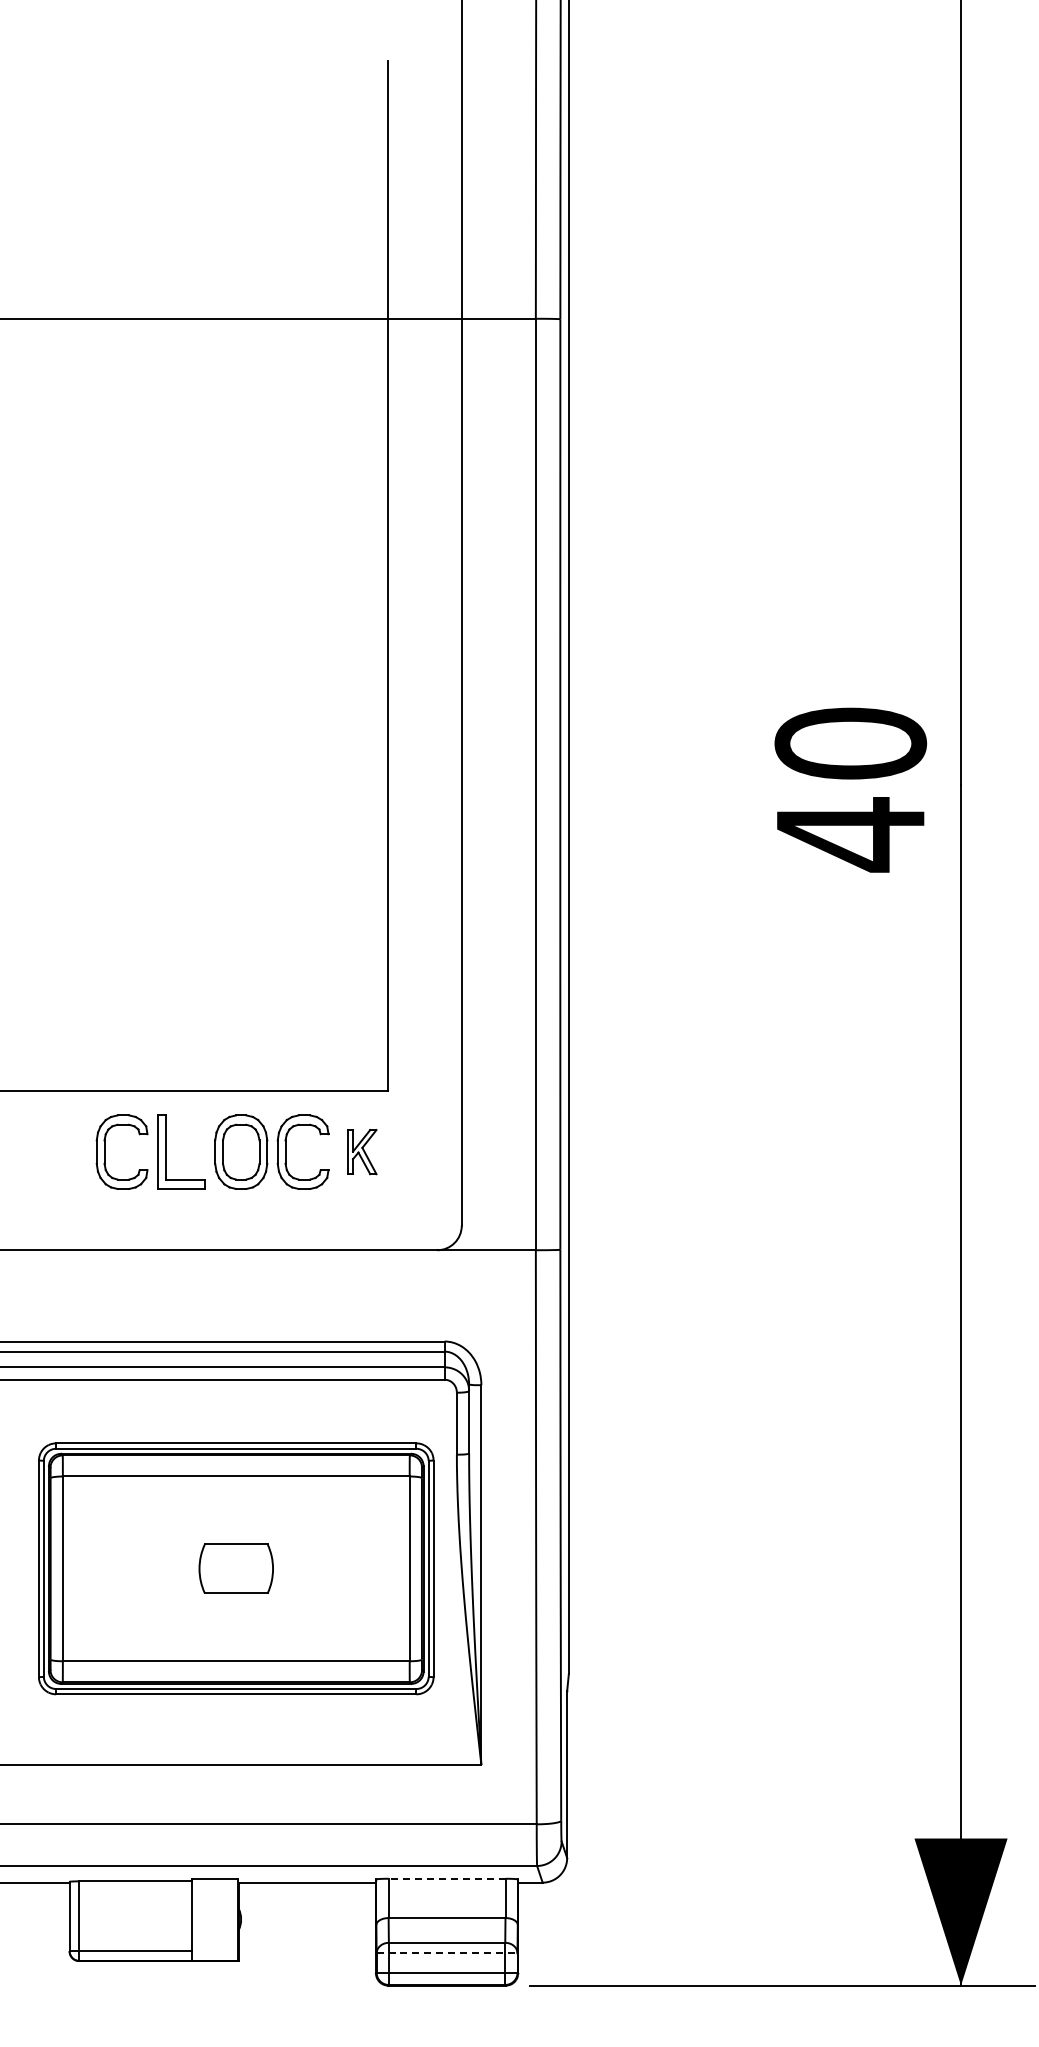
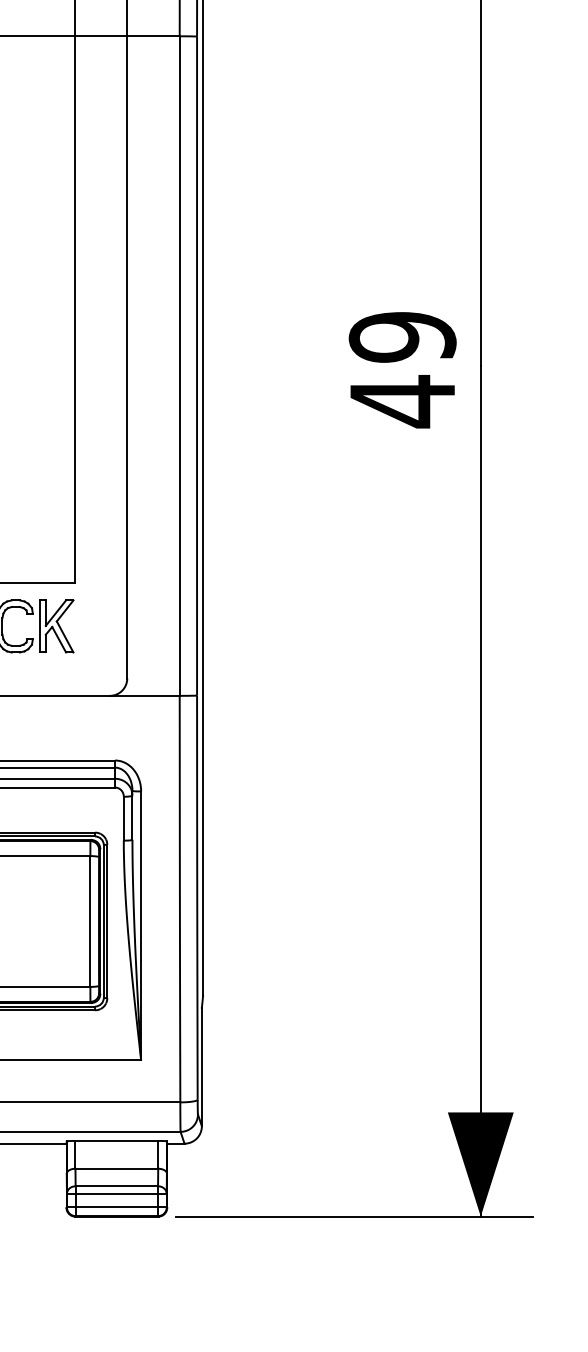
text: (850, 743) -> (402, 337), 40 -> 49
part: (362, 1151) -> (56, 625), size x1.67
line: (446, 1878) -> (116, 1140), dashed -> solid
line: (447, 1953) -> (117, 1193), dashed -> solid

